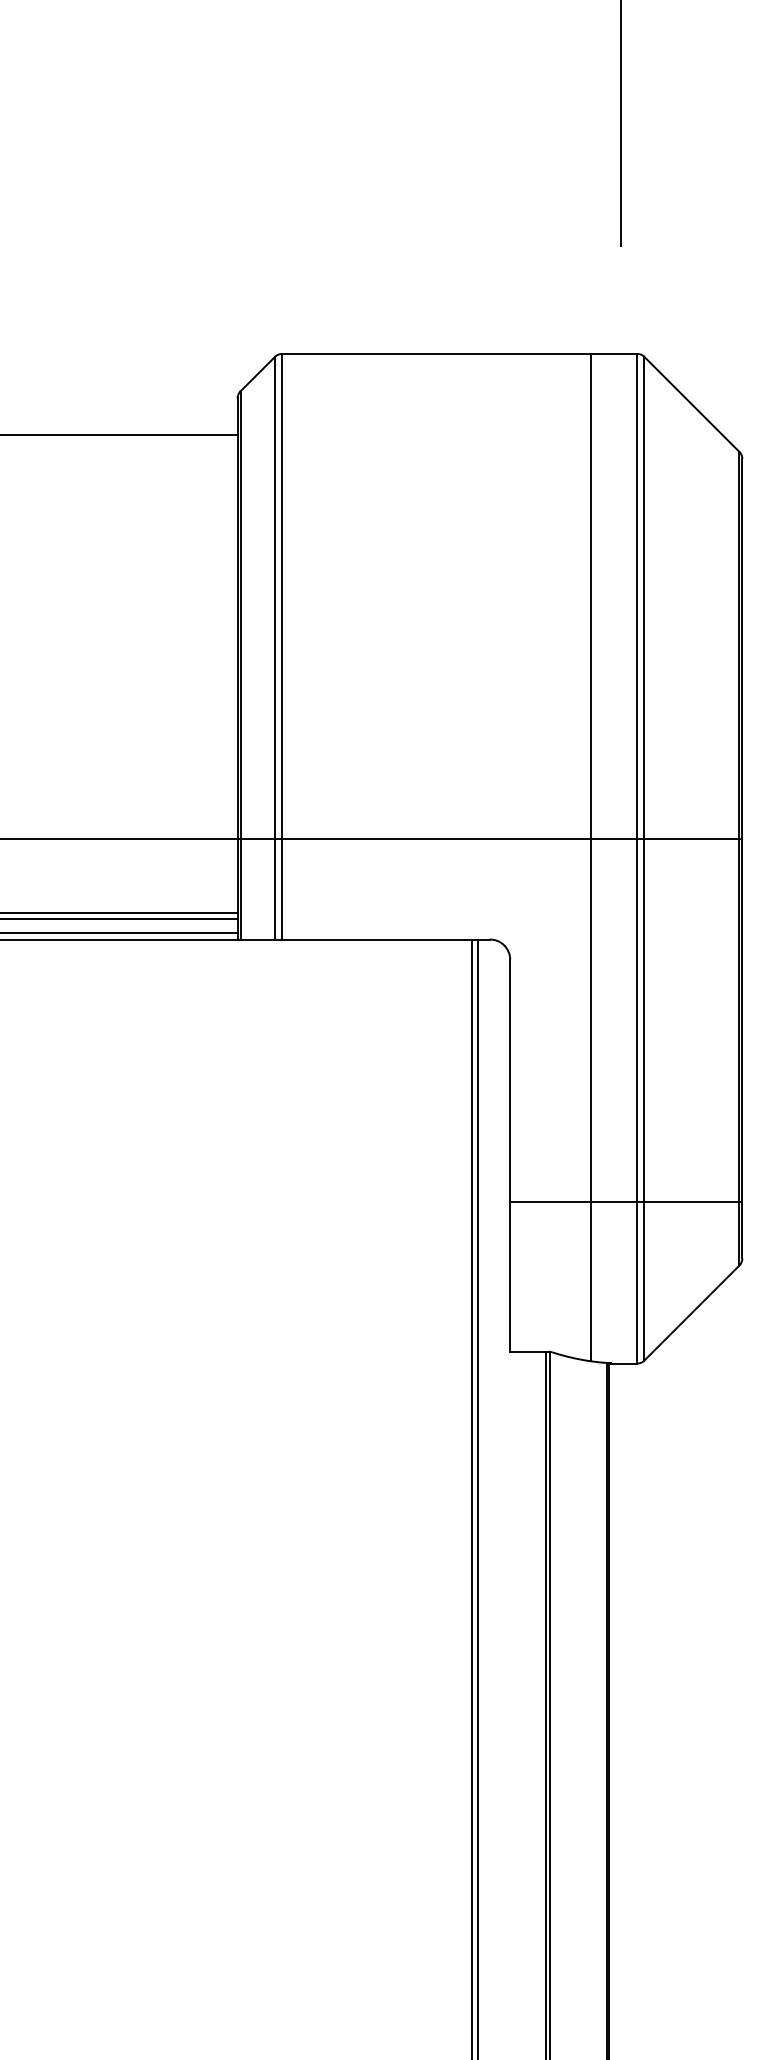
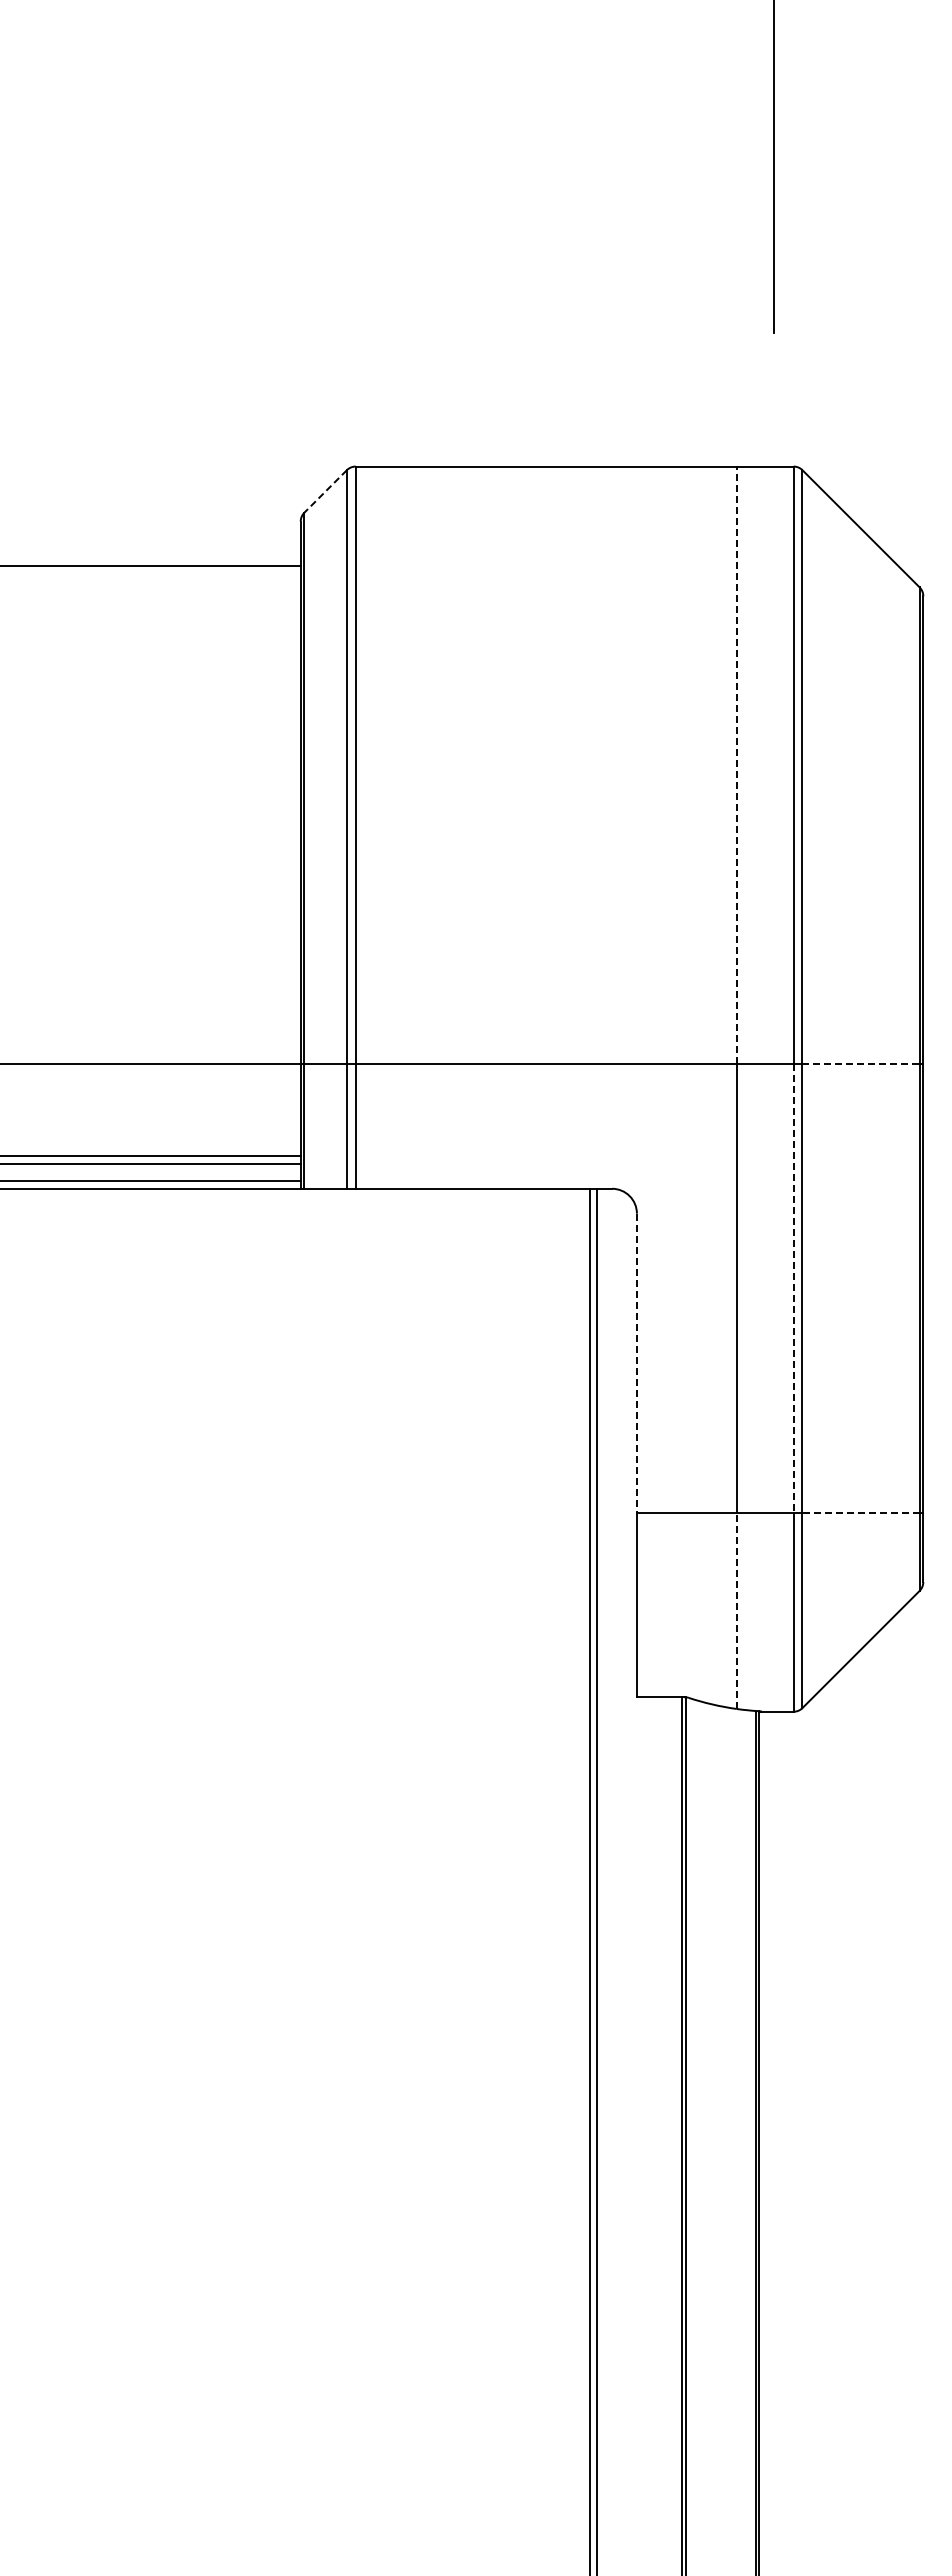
line: (257, 374) -> (325, 491), solid -> dashed
line: (590, 596) -> (736, 765), solid -> dashed
line: (692, 838) -> (861, 1064), solid -> dashed
line: (637, 1020) -> (793, 1288), solid -> dashed
line: (509, 1081) -> (636, 1363), solid -> dashed
line: (692, 1201) -> (861, 1512), solid -> dashed
line: (590, 1281) -> (736, 1610), solid -> dashed

